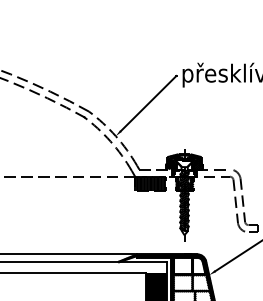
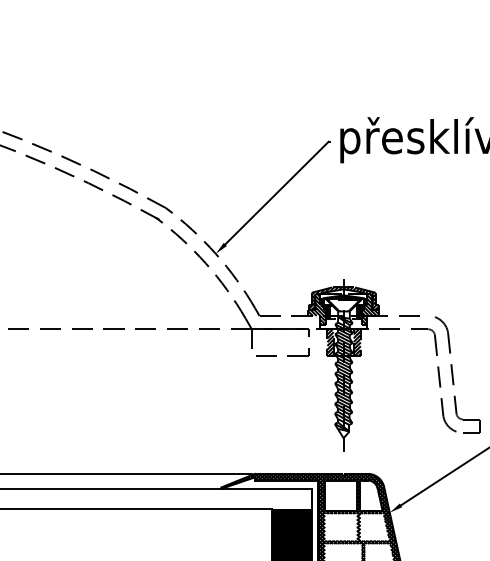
hatch: (150, 183) -> (280, 341), removed

